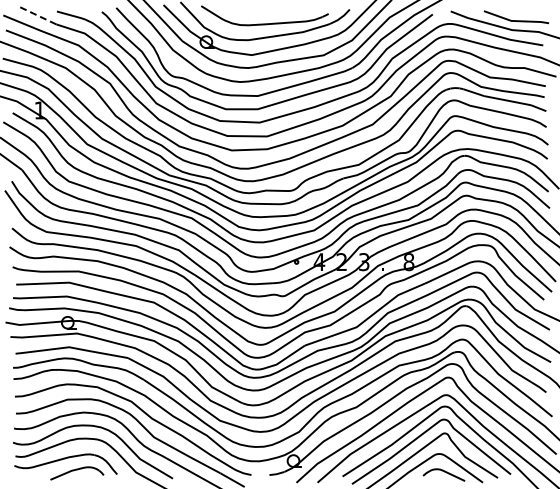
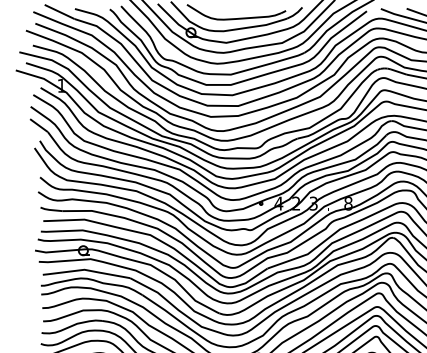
line: (36, 15) -> (59, 12), dashed -> solid

